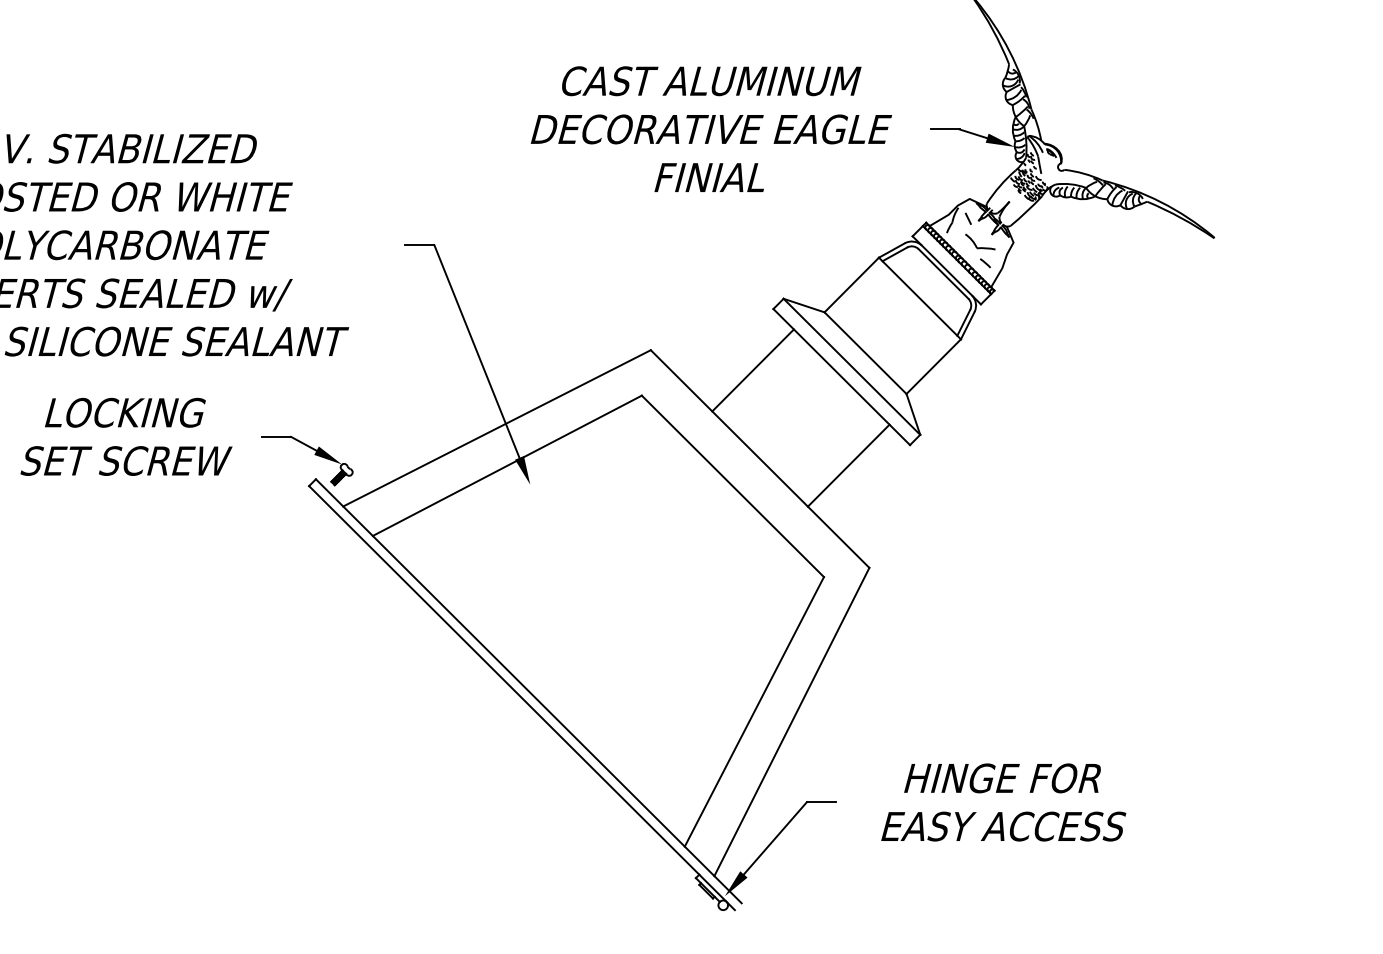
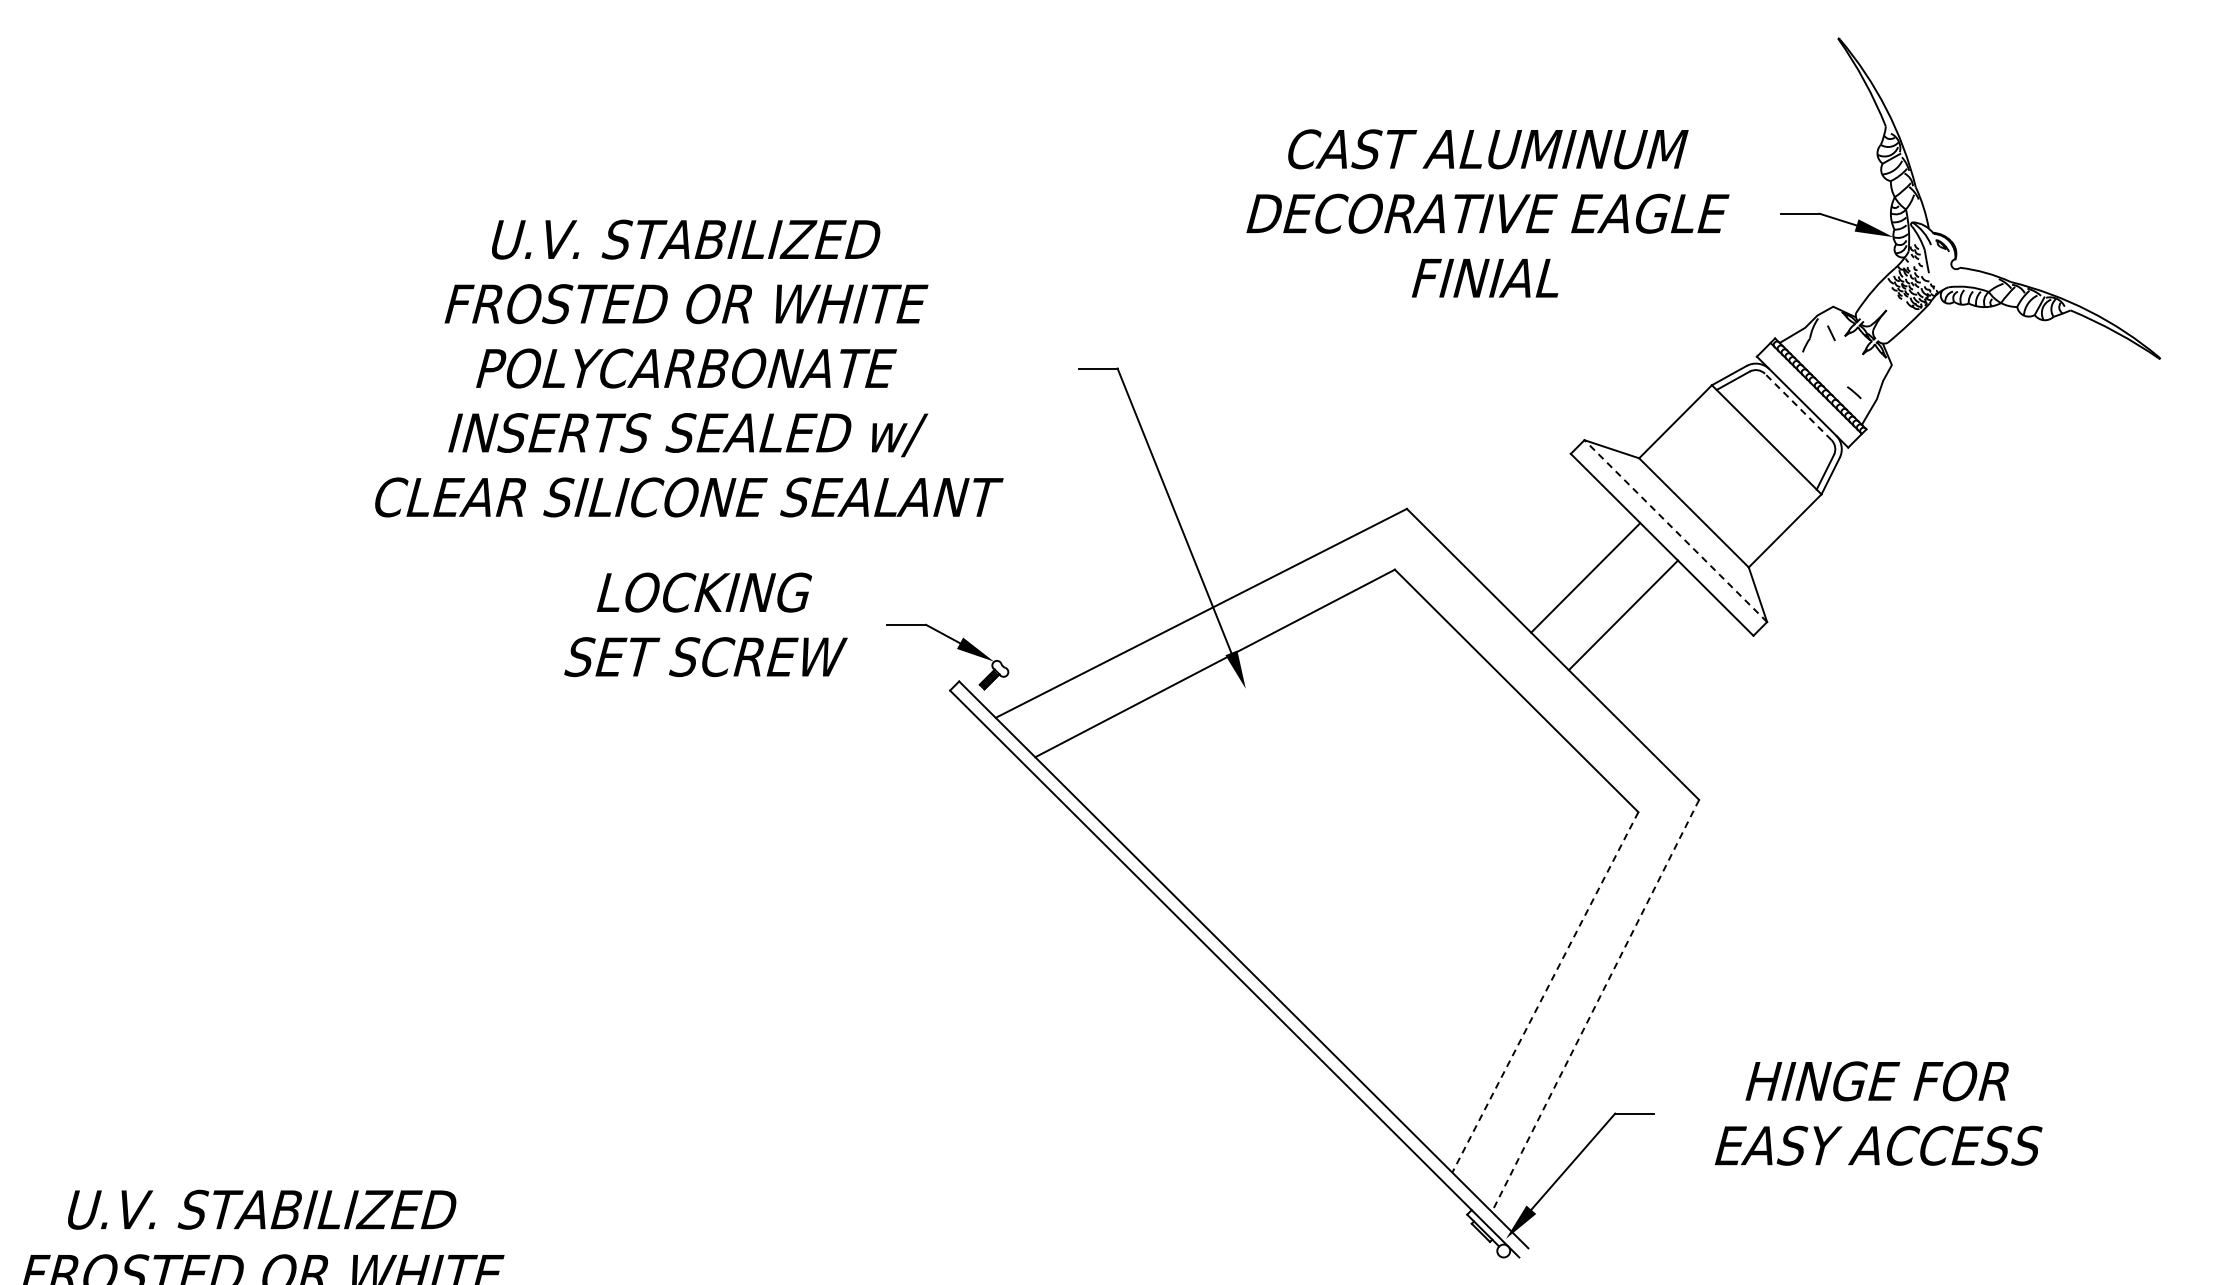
part: (975, 244) -> (1841, 367), removed
line: (943, 273) -> (1798, 406), solid -> dashed
line: (851, 367) -> (1675, 531), solid -> dashed
line: (752, 370) -> (1585, 577), moved
line: (848, 465) -> (1623, 615), moved
line: (754, 711) -> (1545, 992), solid -> dashed
line: (791, 721) -> (1595, 1005), solid -> dashed

